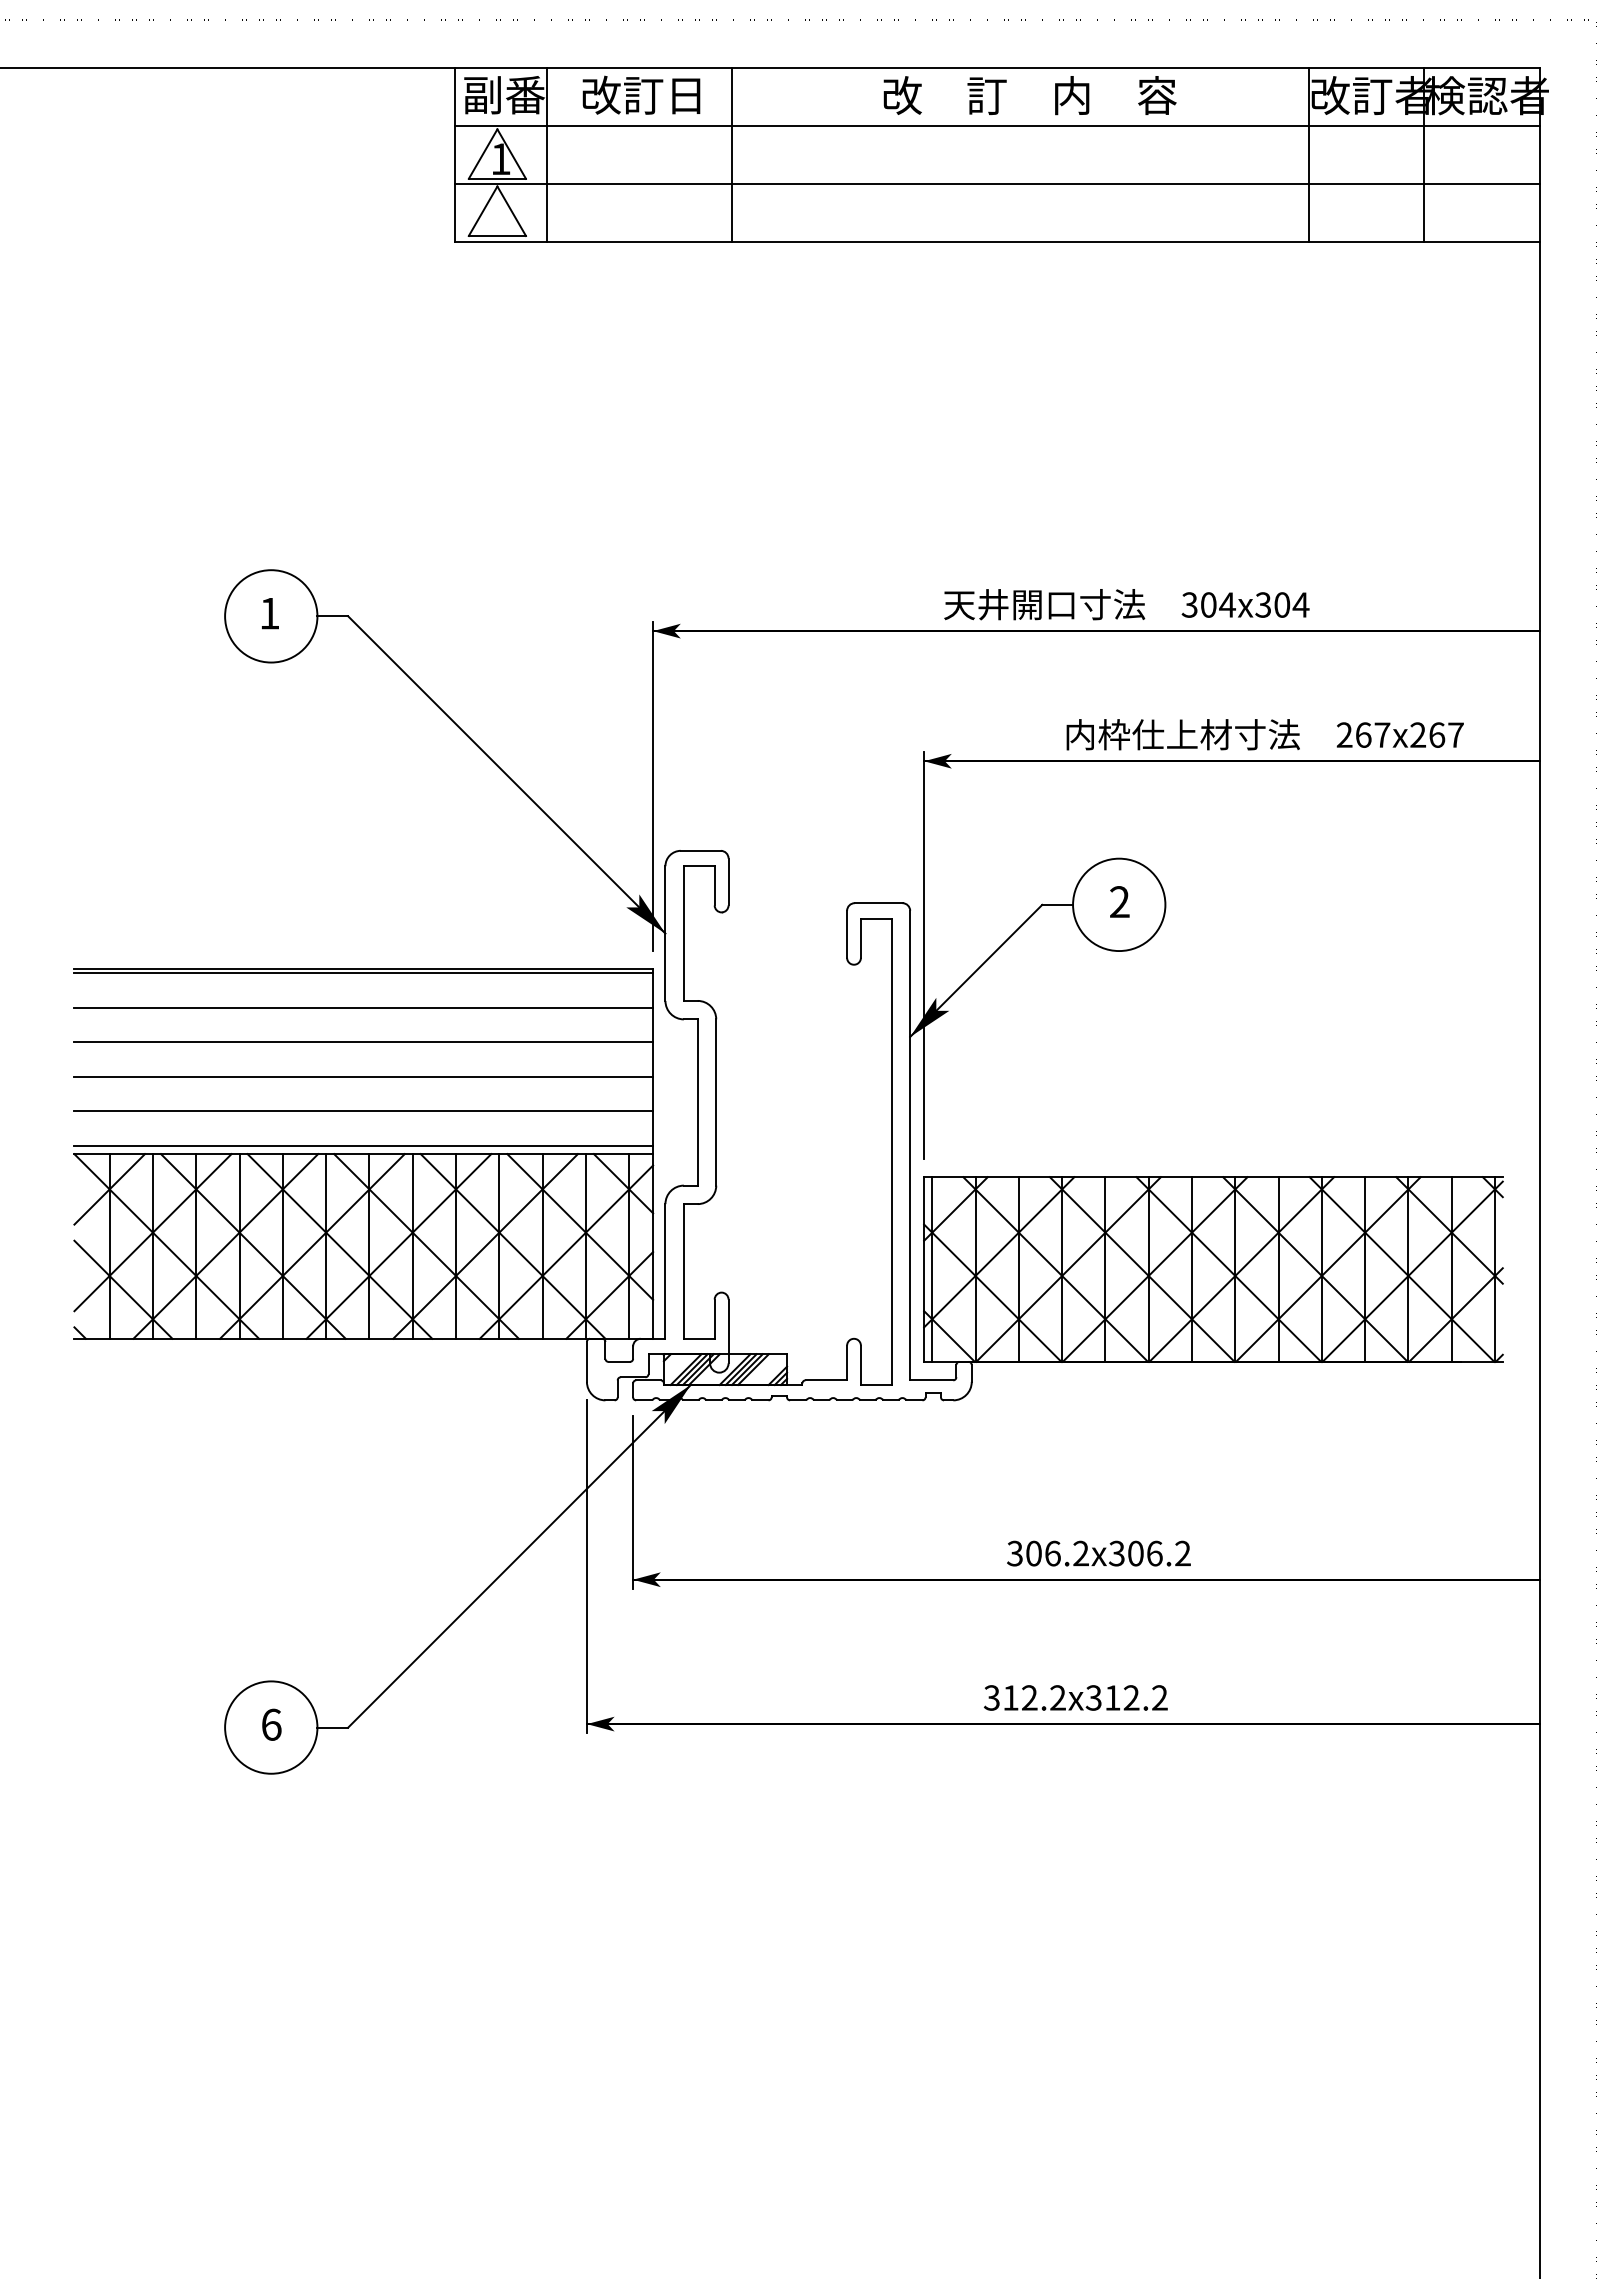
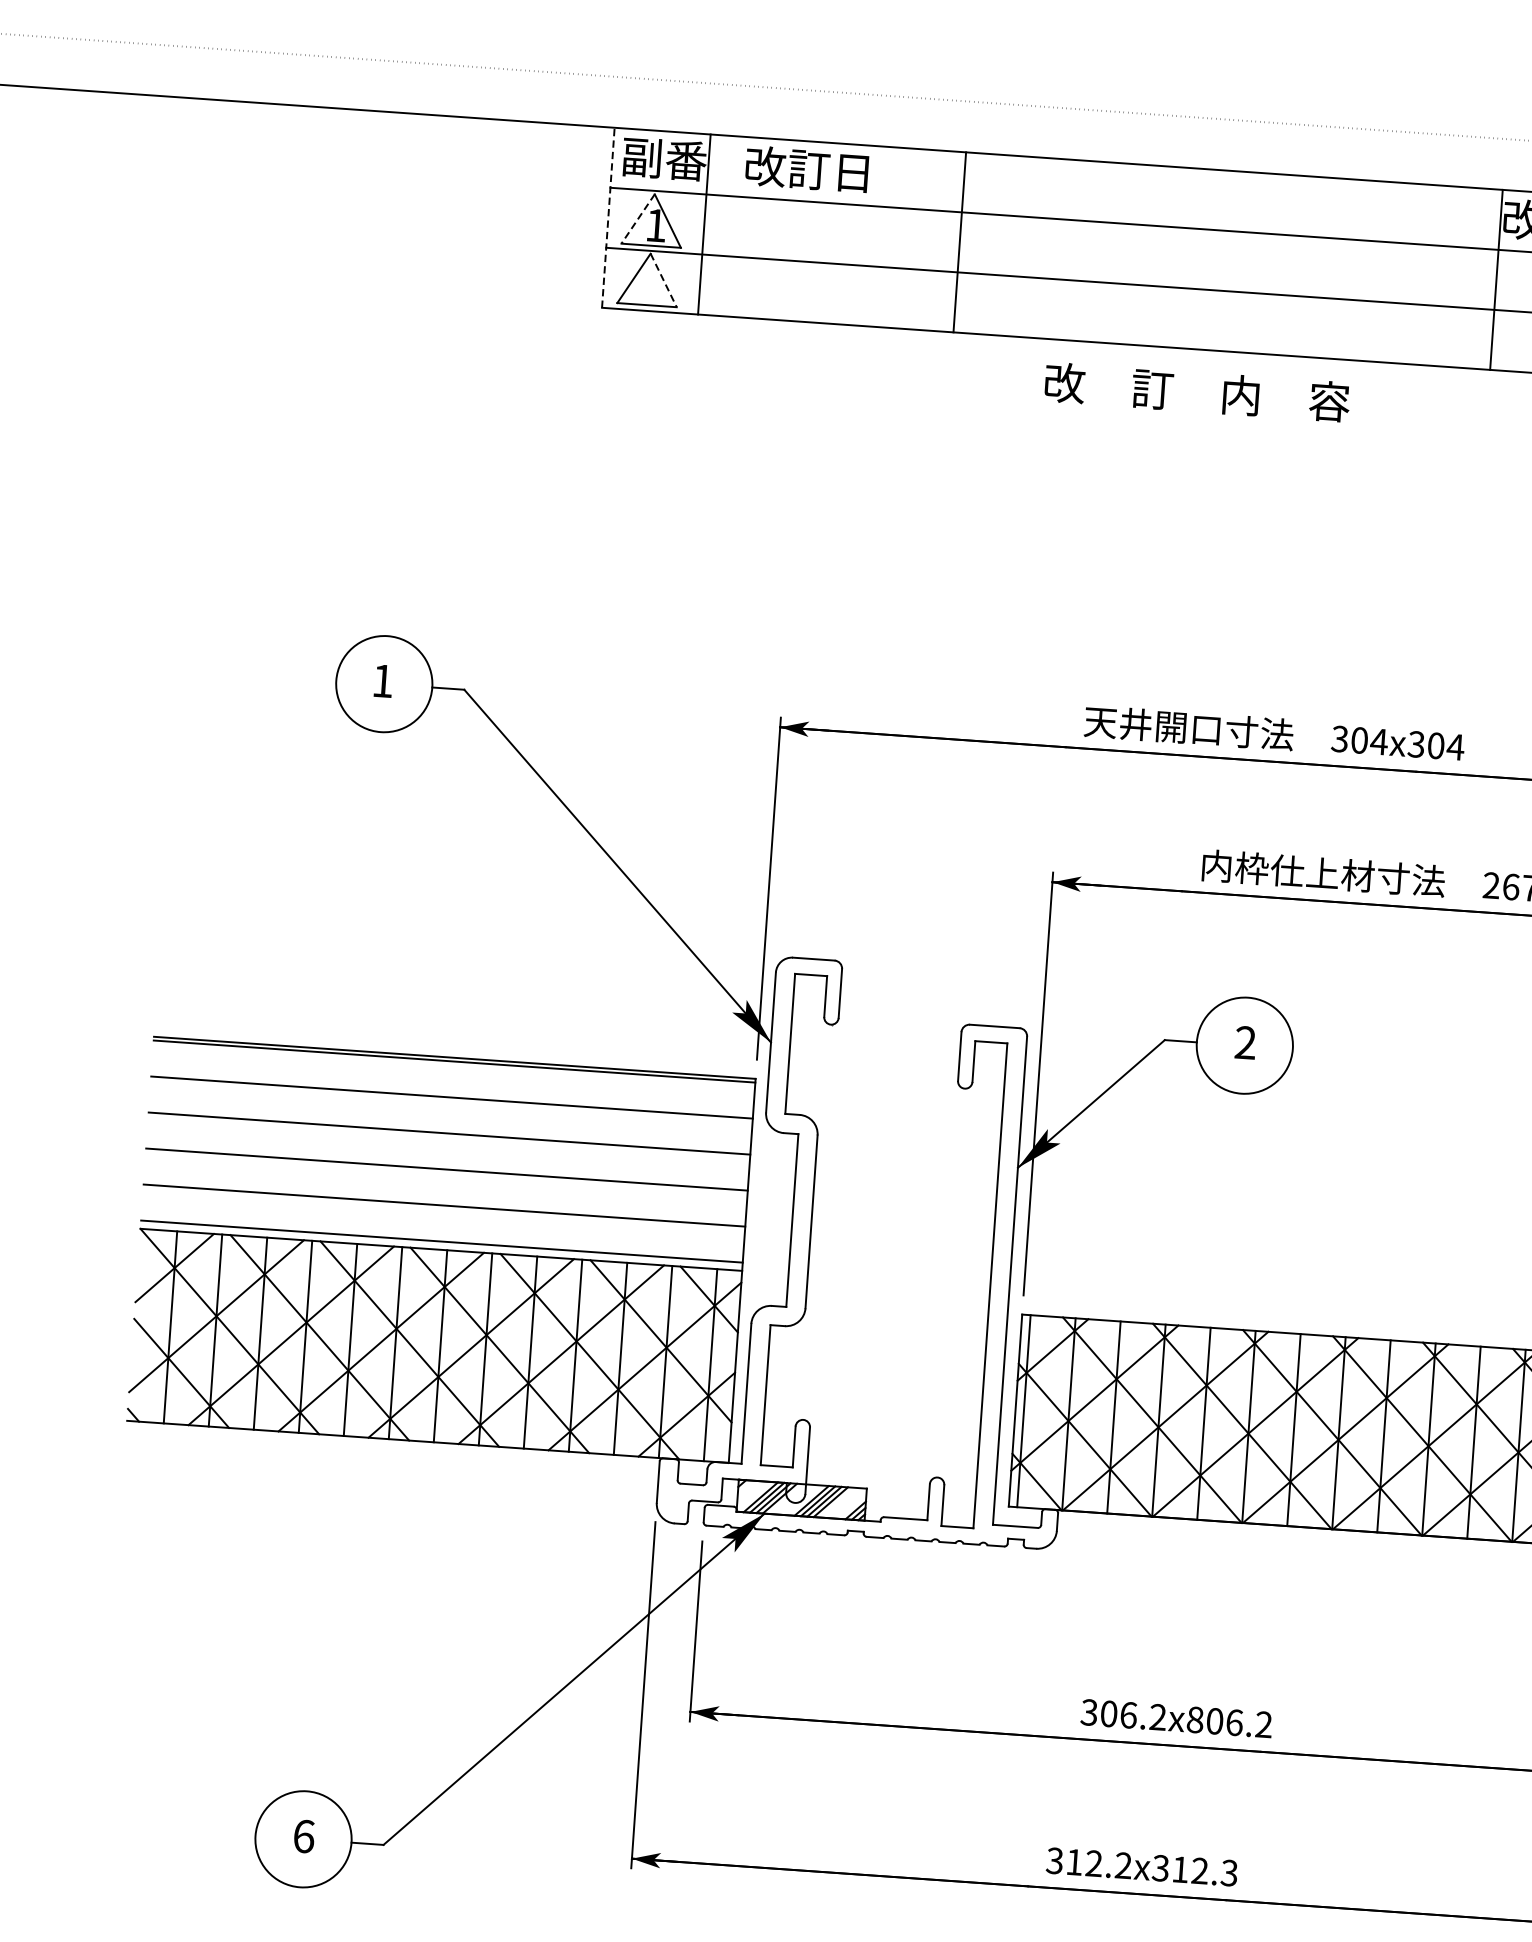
text: (1029, 95) -> (1196, 392), moved
line: (454, 154) -> (608, 217), solid -> dashed
line: (483, 154) -> (638, 219), solid -> dashed
line: (731, 154) -> (959, 241), moved
line: (511, 211) -> (663, 280), solid -> dashed
text: (1116, 1553) -> (1194, 1719), 306.2x306.2 -> 306.2x806.2
text: (1159, 1697) -> (1229, 1872), 312.2x312.2 -> 312.2x312.3

